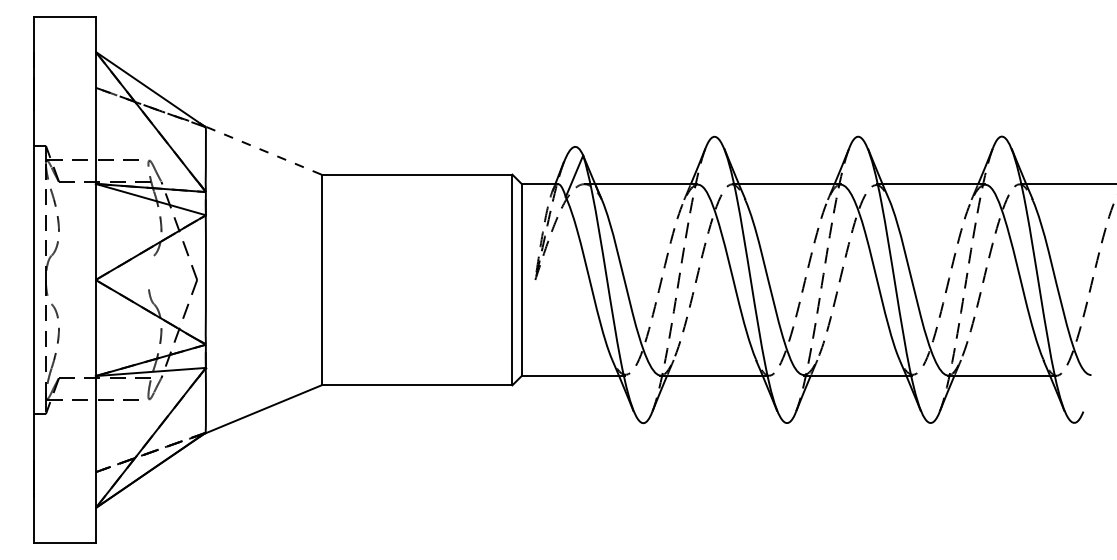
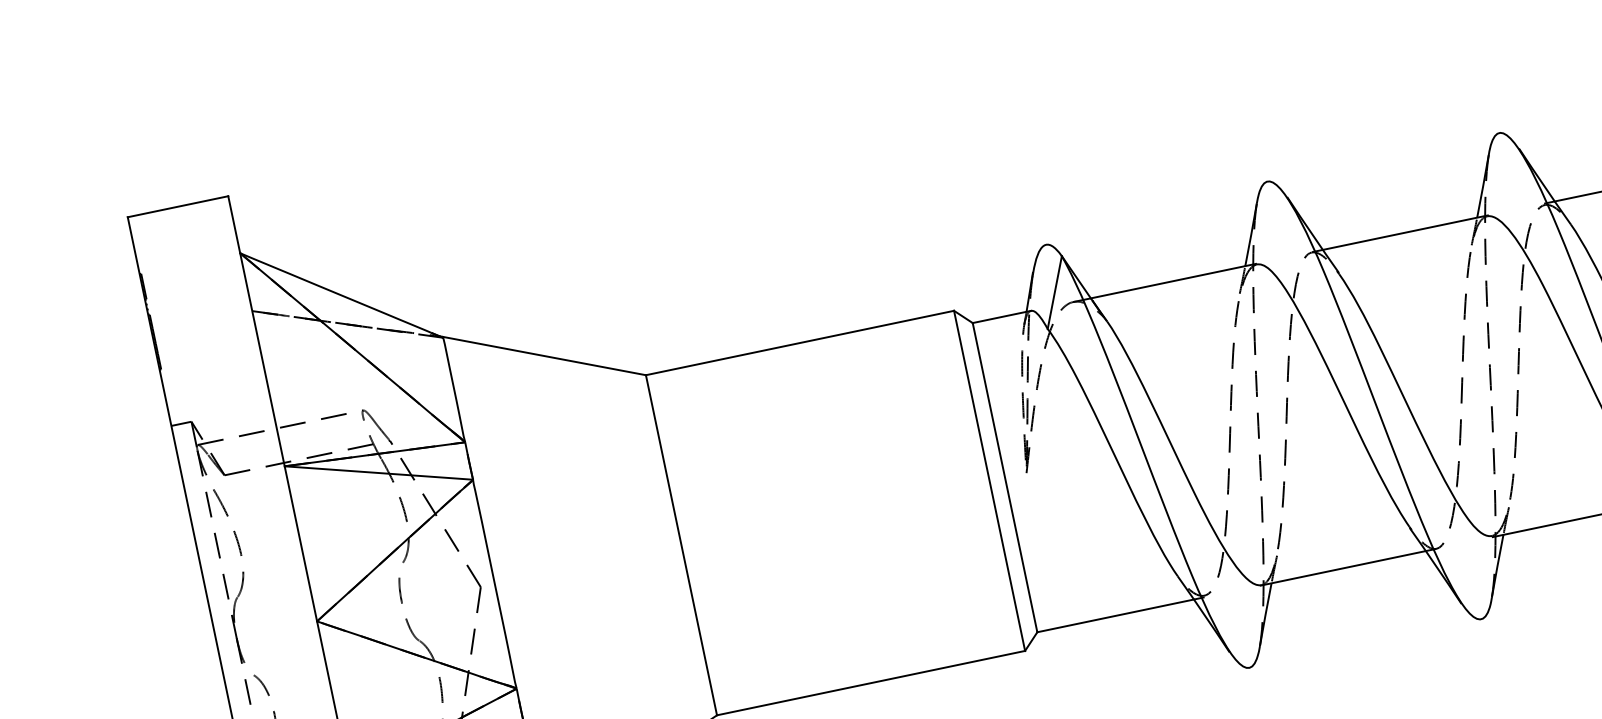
line: (263, 150) -> (544, 355), dashed -> solid
line: (148, 271) -> (399, 589), added

